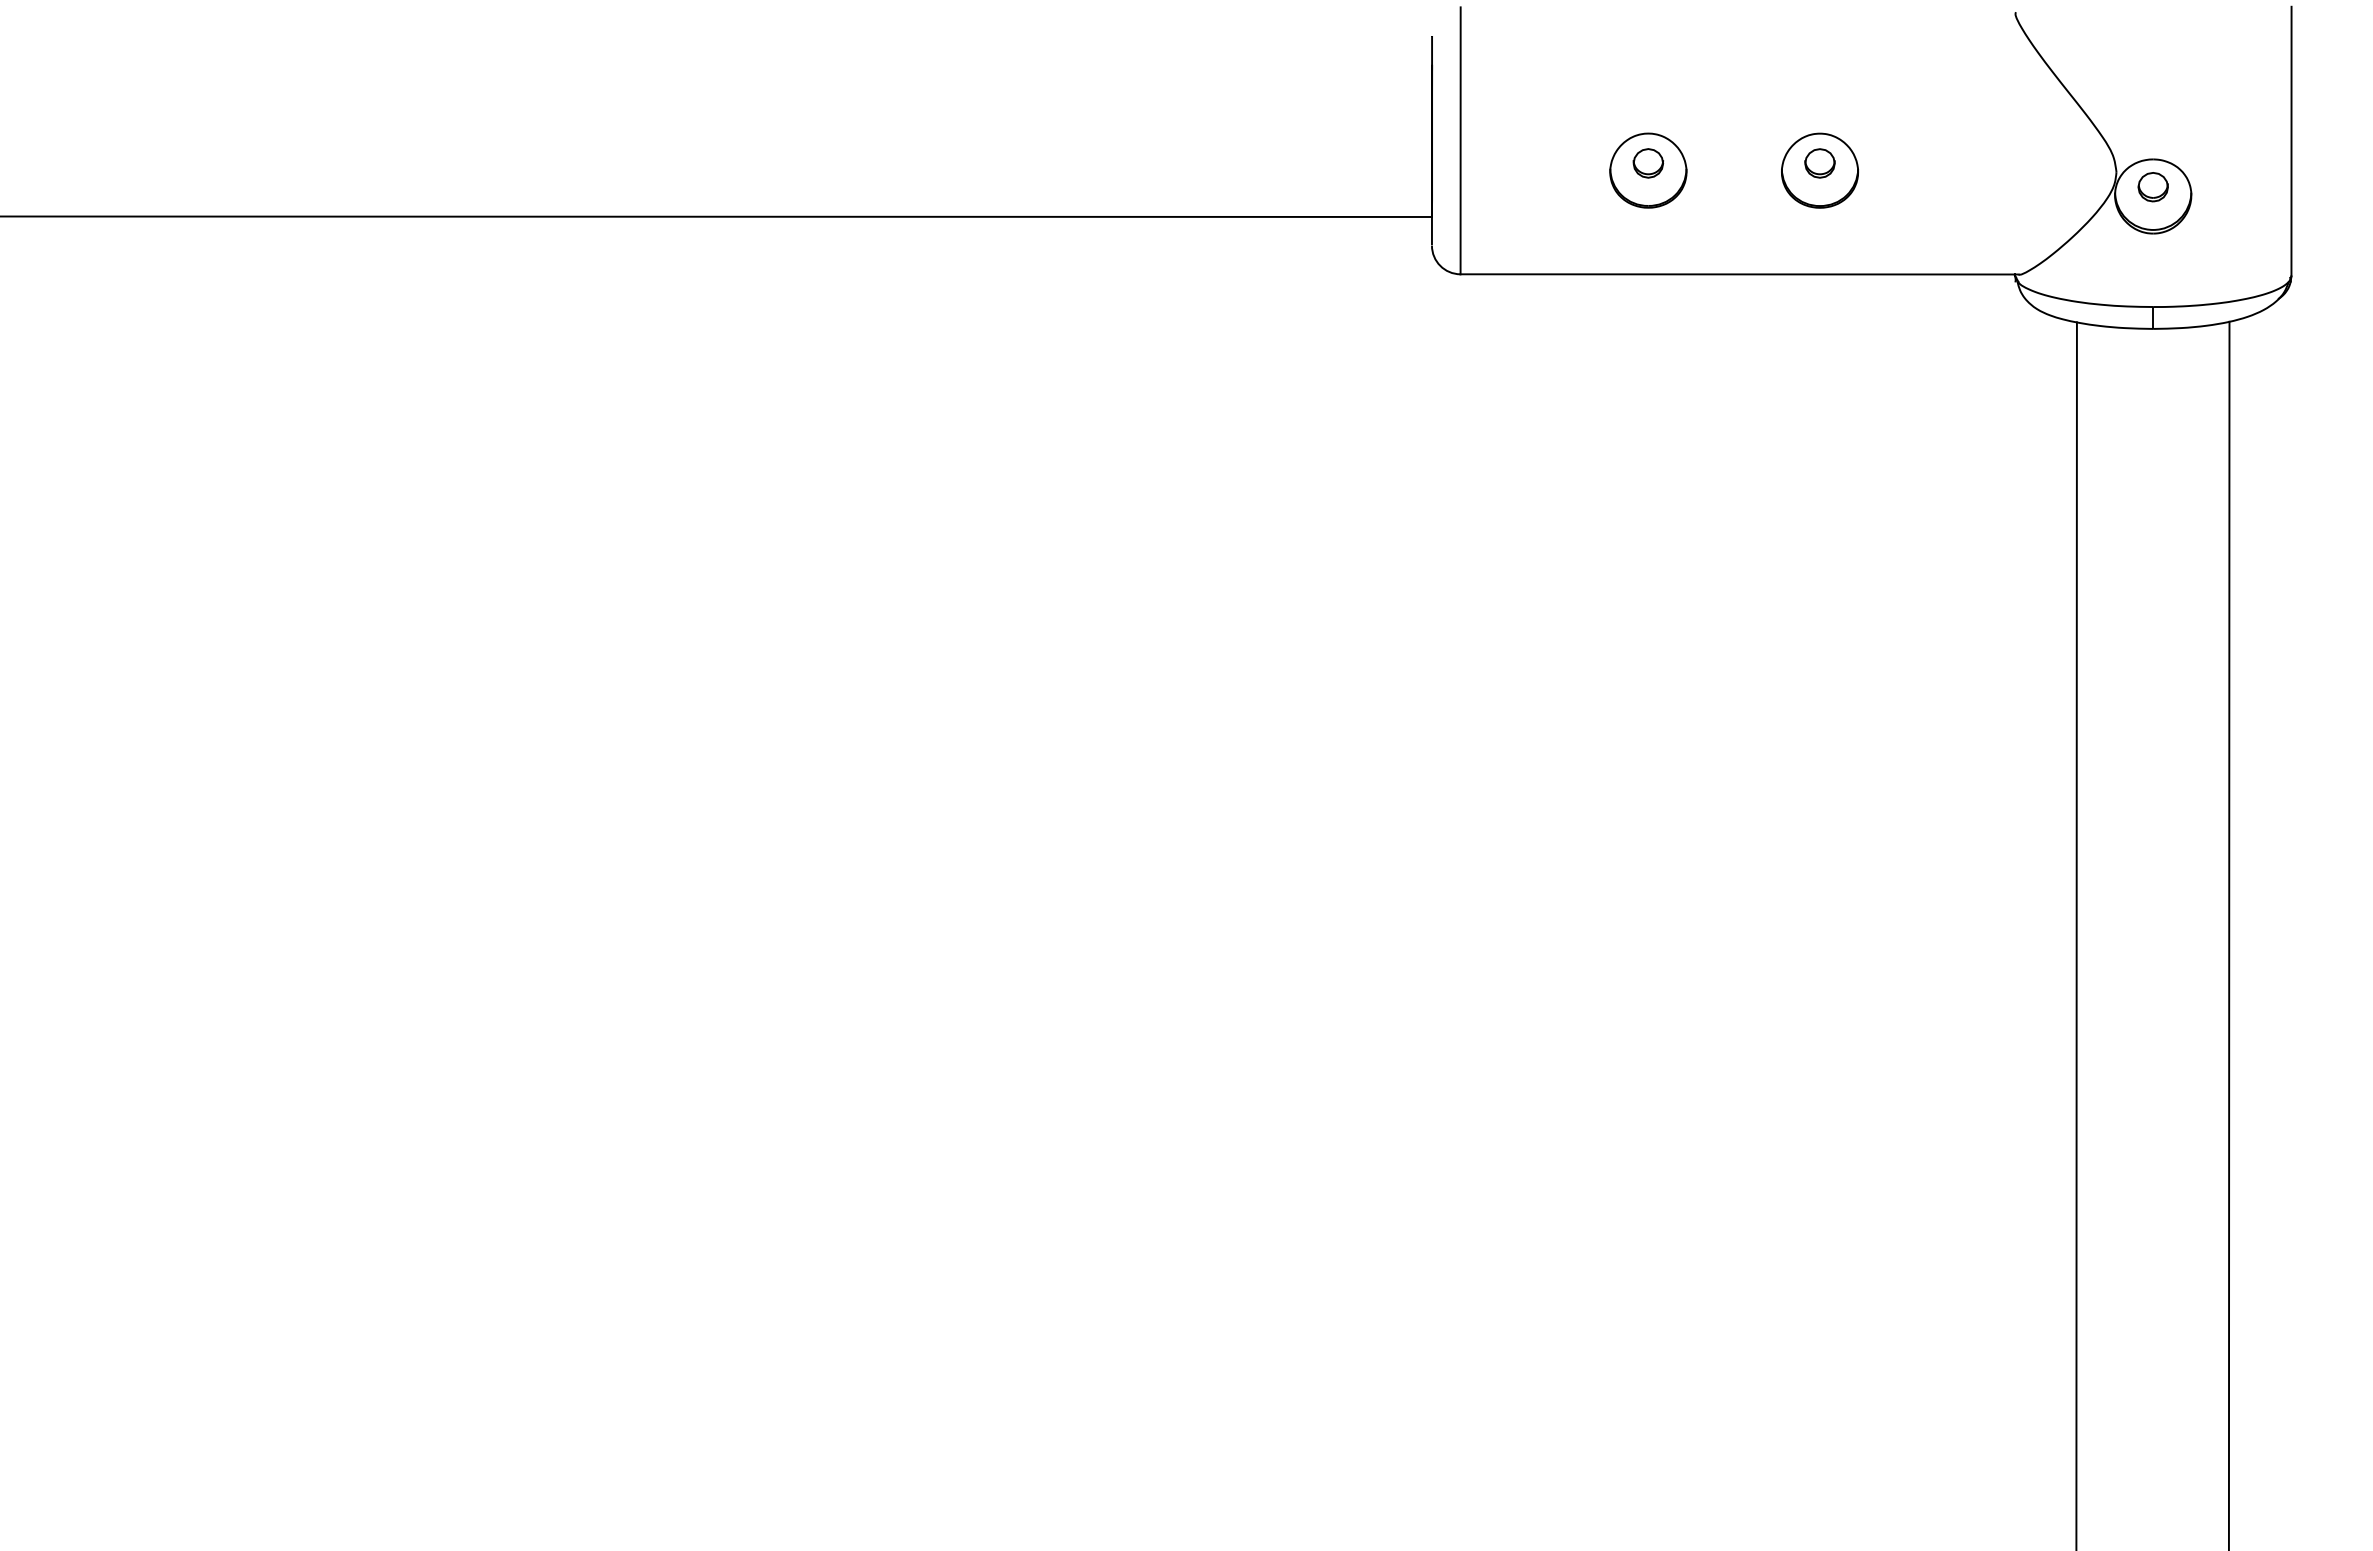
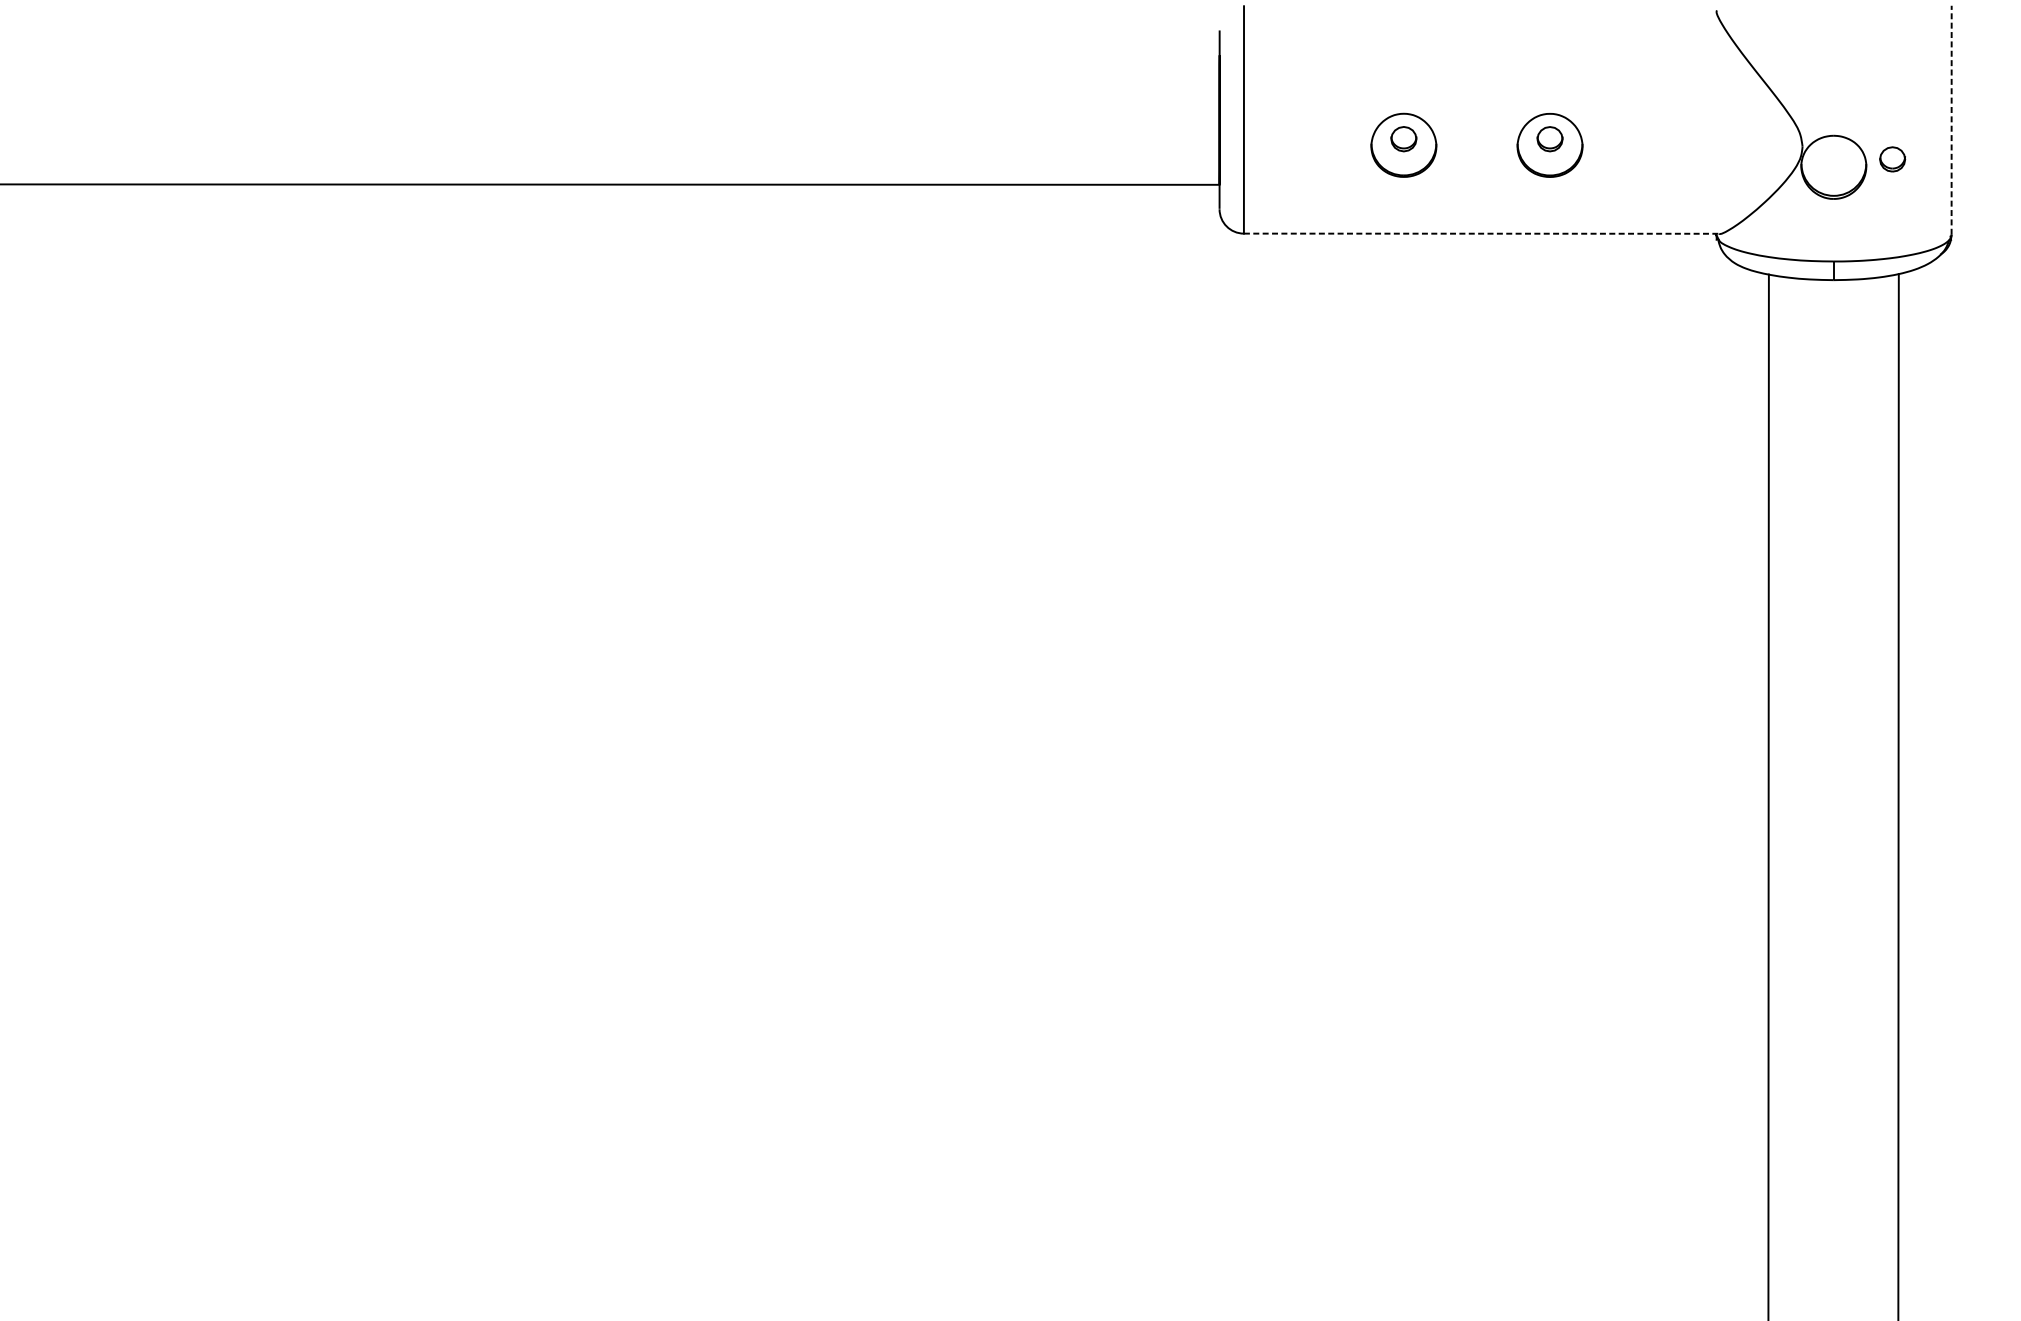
line: (2291, 140) -> (1951, 119), solid -> dashed
part: (2152, 187) -> (1892, 159), moved
line: (1740, 274) -> (1482, 233), solid -> dashed

